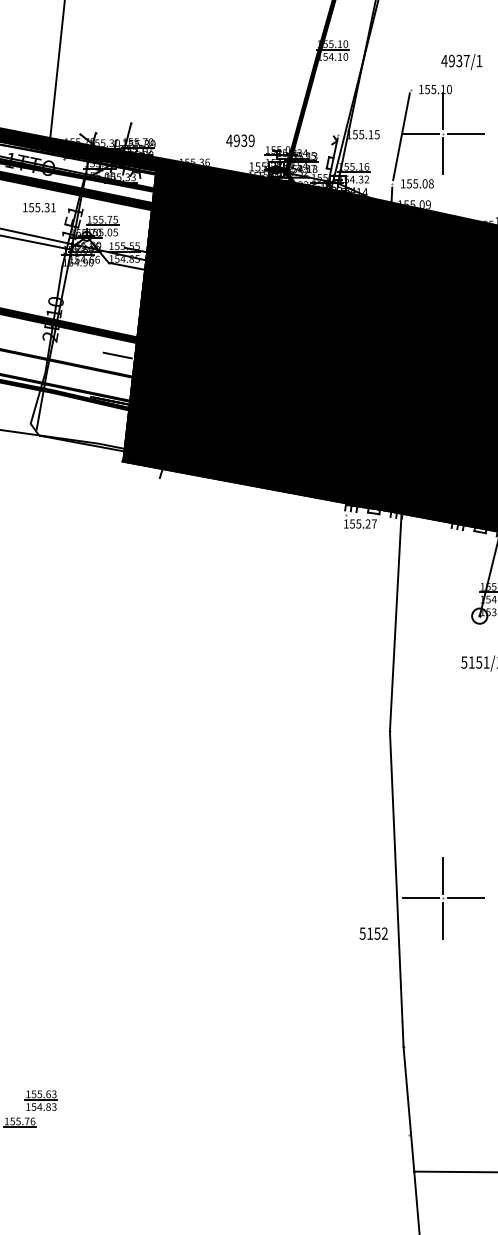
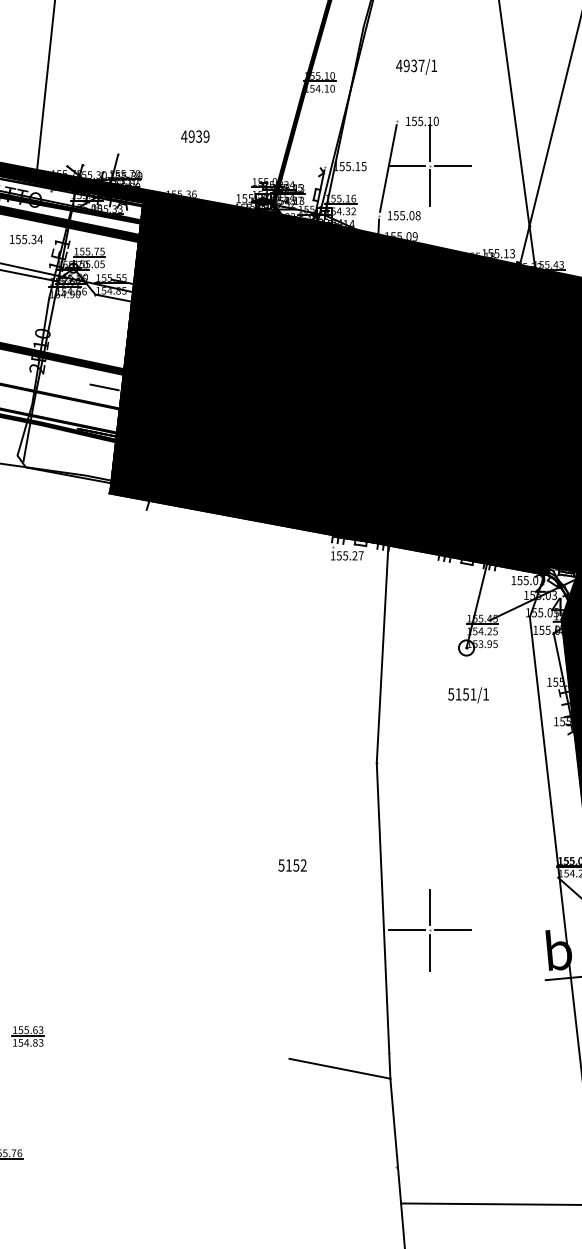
text: (461, 61) -> (416, 66), moved
text: (240, 140) -> (195, 136), moved
text: (52, 207) -> (39, 239), 155.31 -> 155.34
text: (373, 933) -> (292, 865), moved
line: (352, 1036) -> (339, 1068), added
part: (40, 1100) -> (27, 1036), moved

